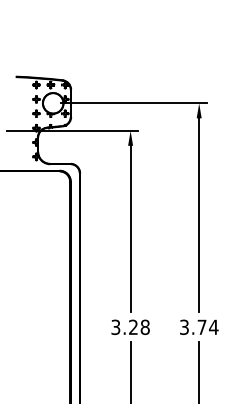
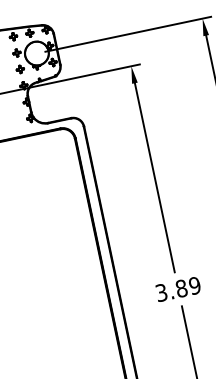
text: (139, 327) -> (188, 287), 3.28 -> 3.89

